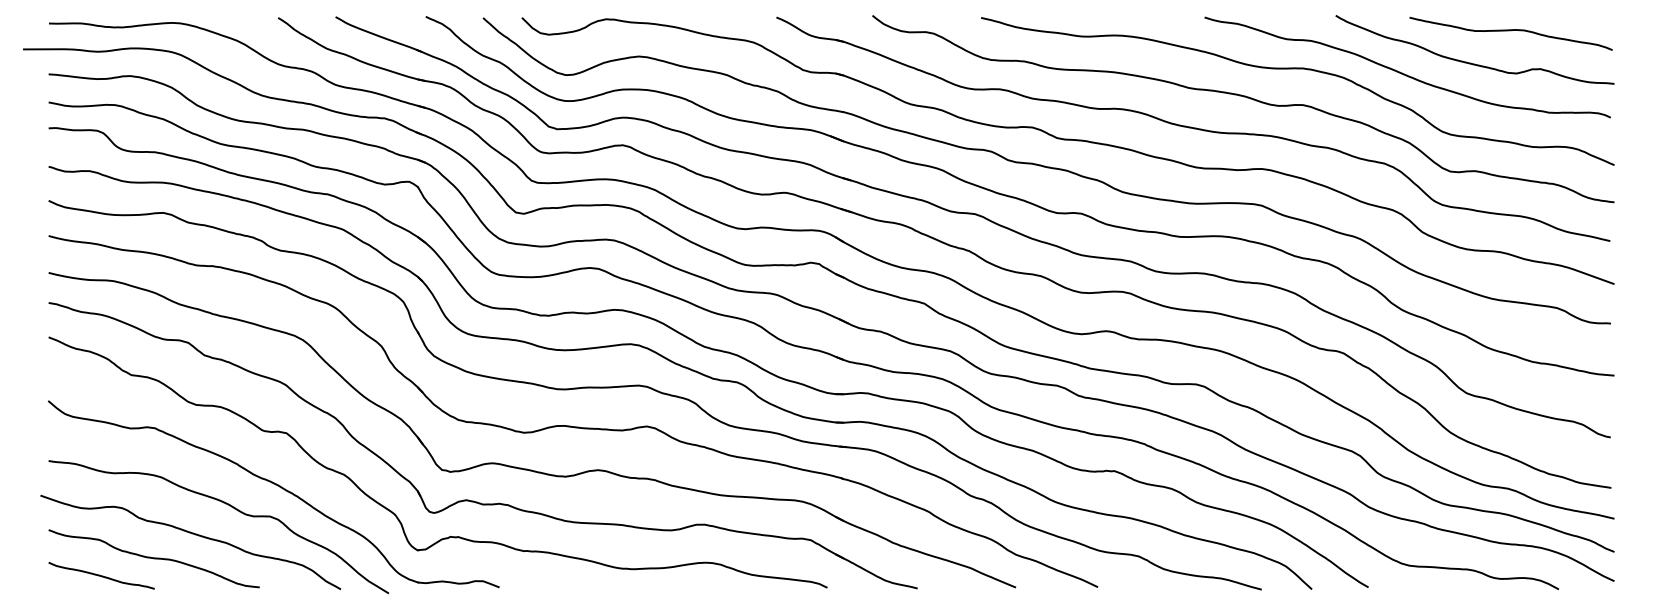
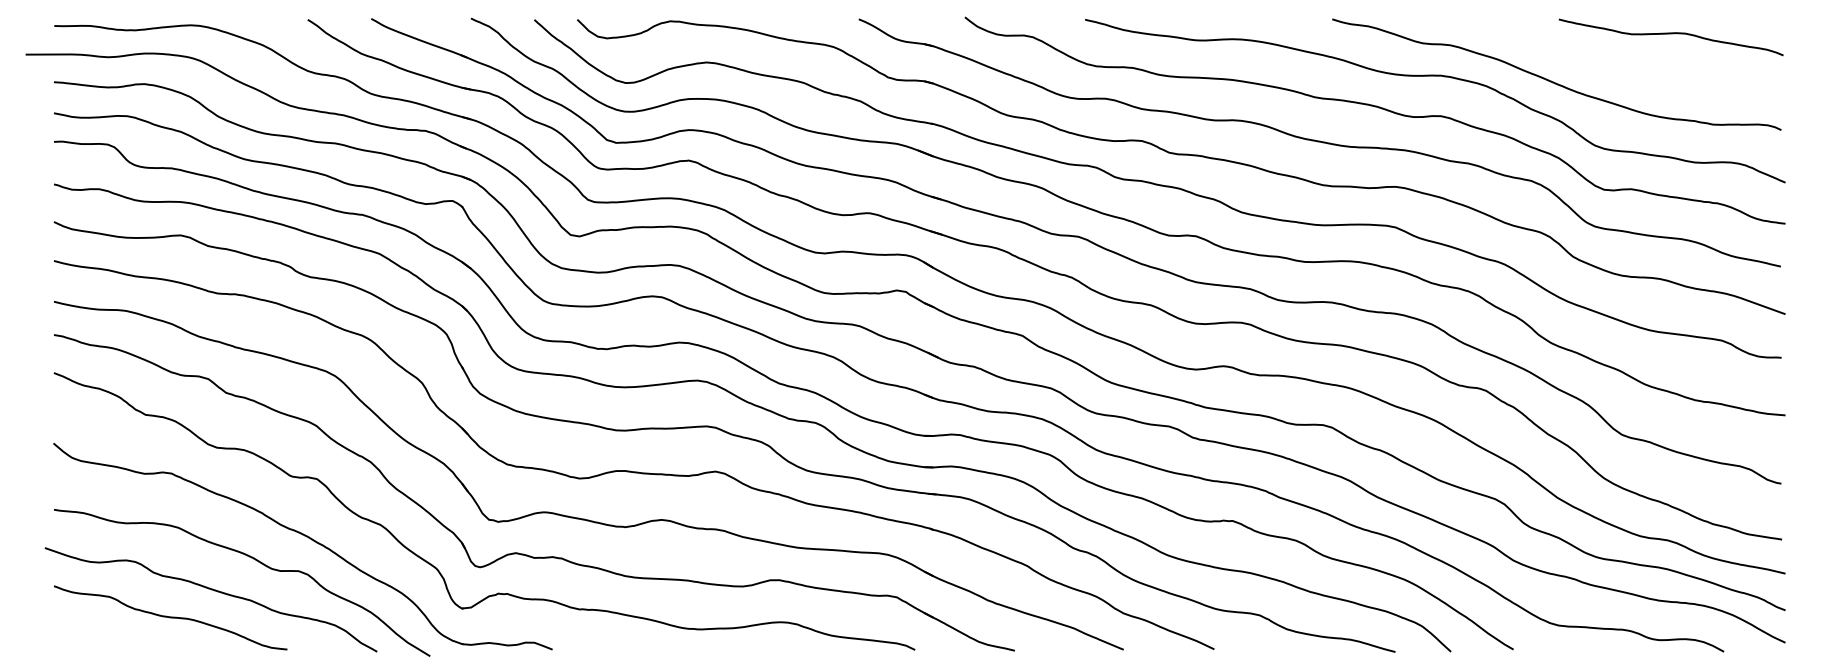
curve: (1471, 62) -> (1627, 69), removed
curve: (101, 575) -> (112, 636), removed

